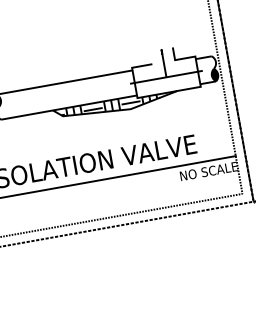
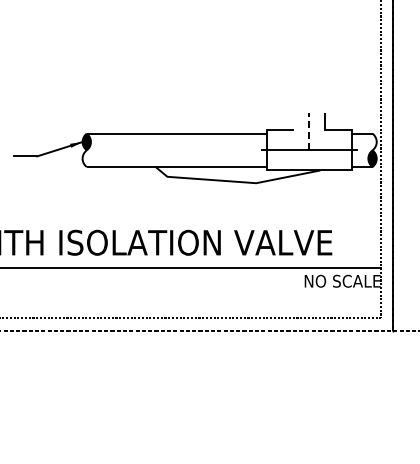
line: (163, 60) -> (309, 127), solid -> dashed
hatch: (110, 106) -> (230, 174), removed

